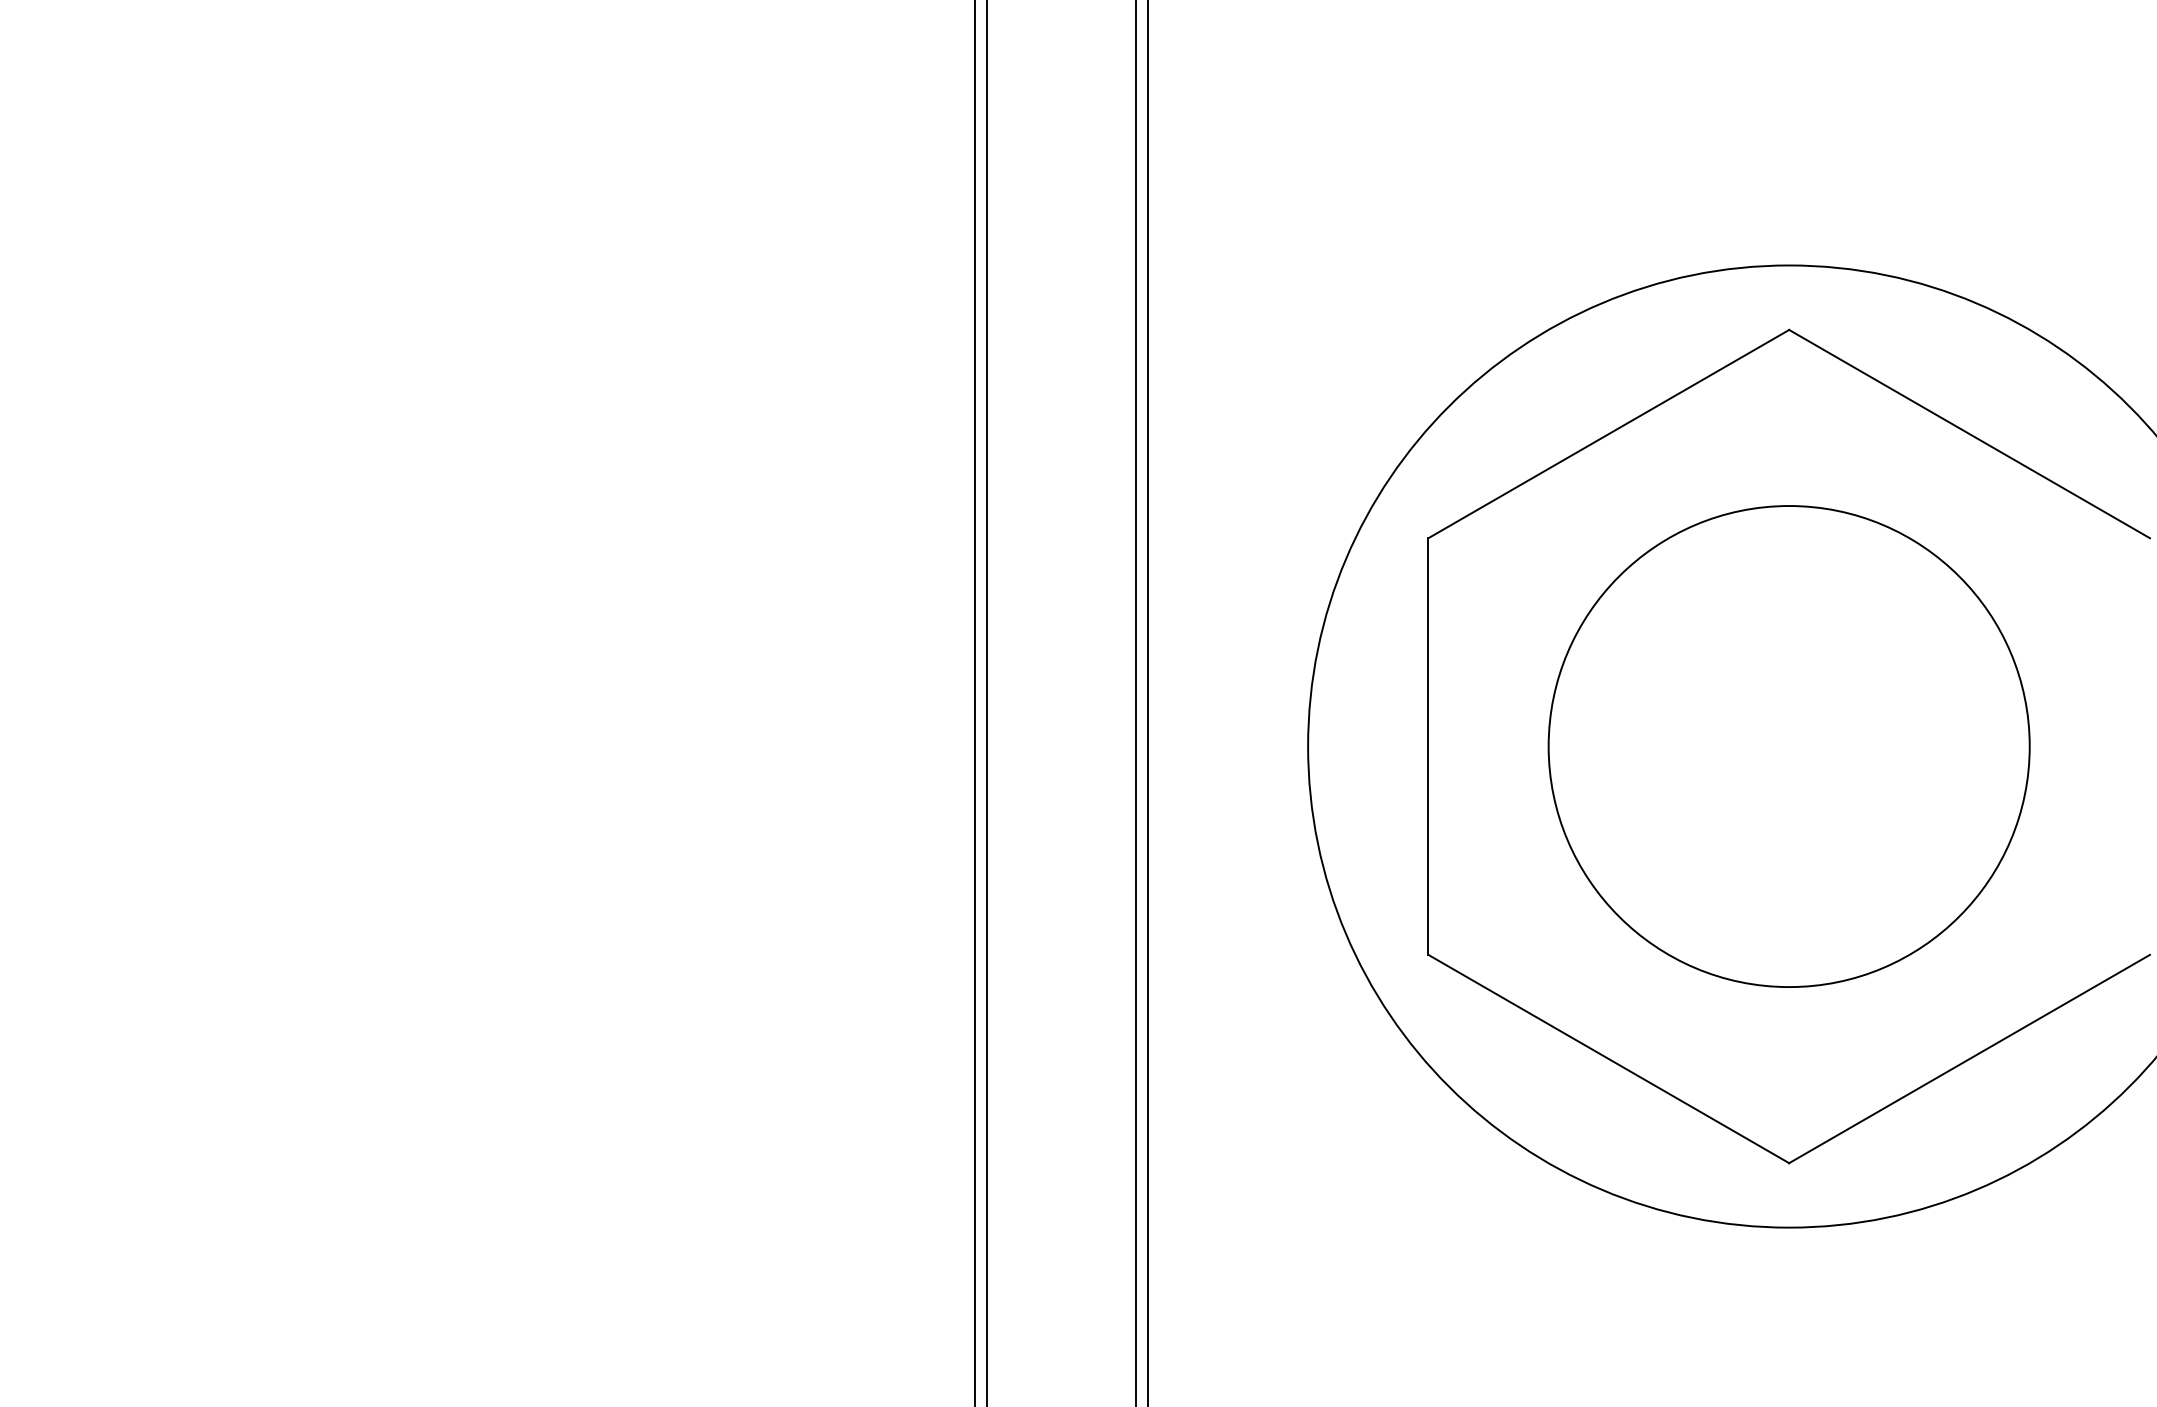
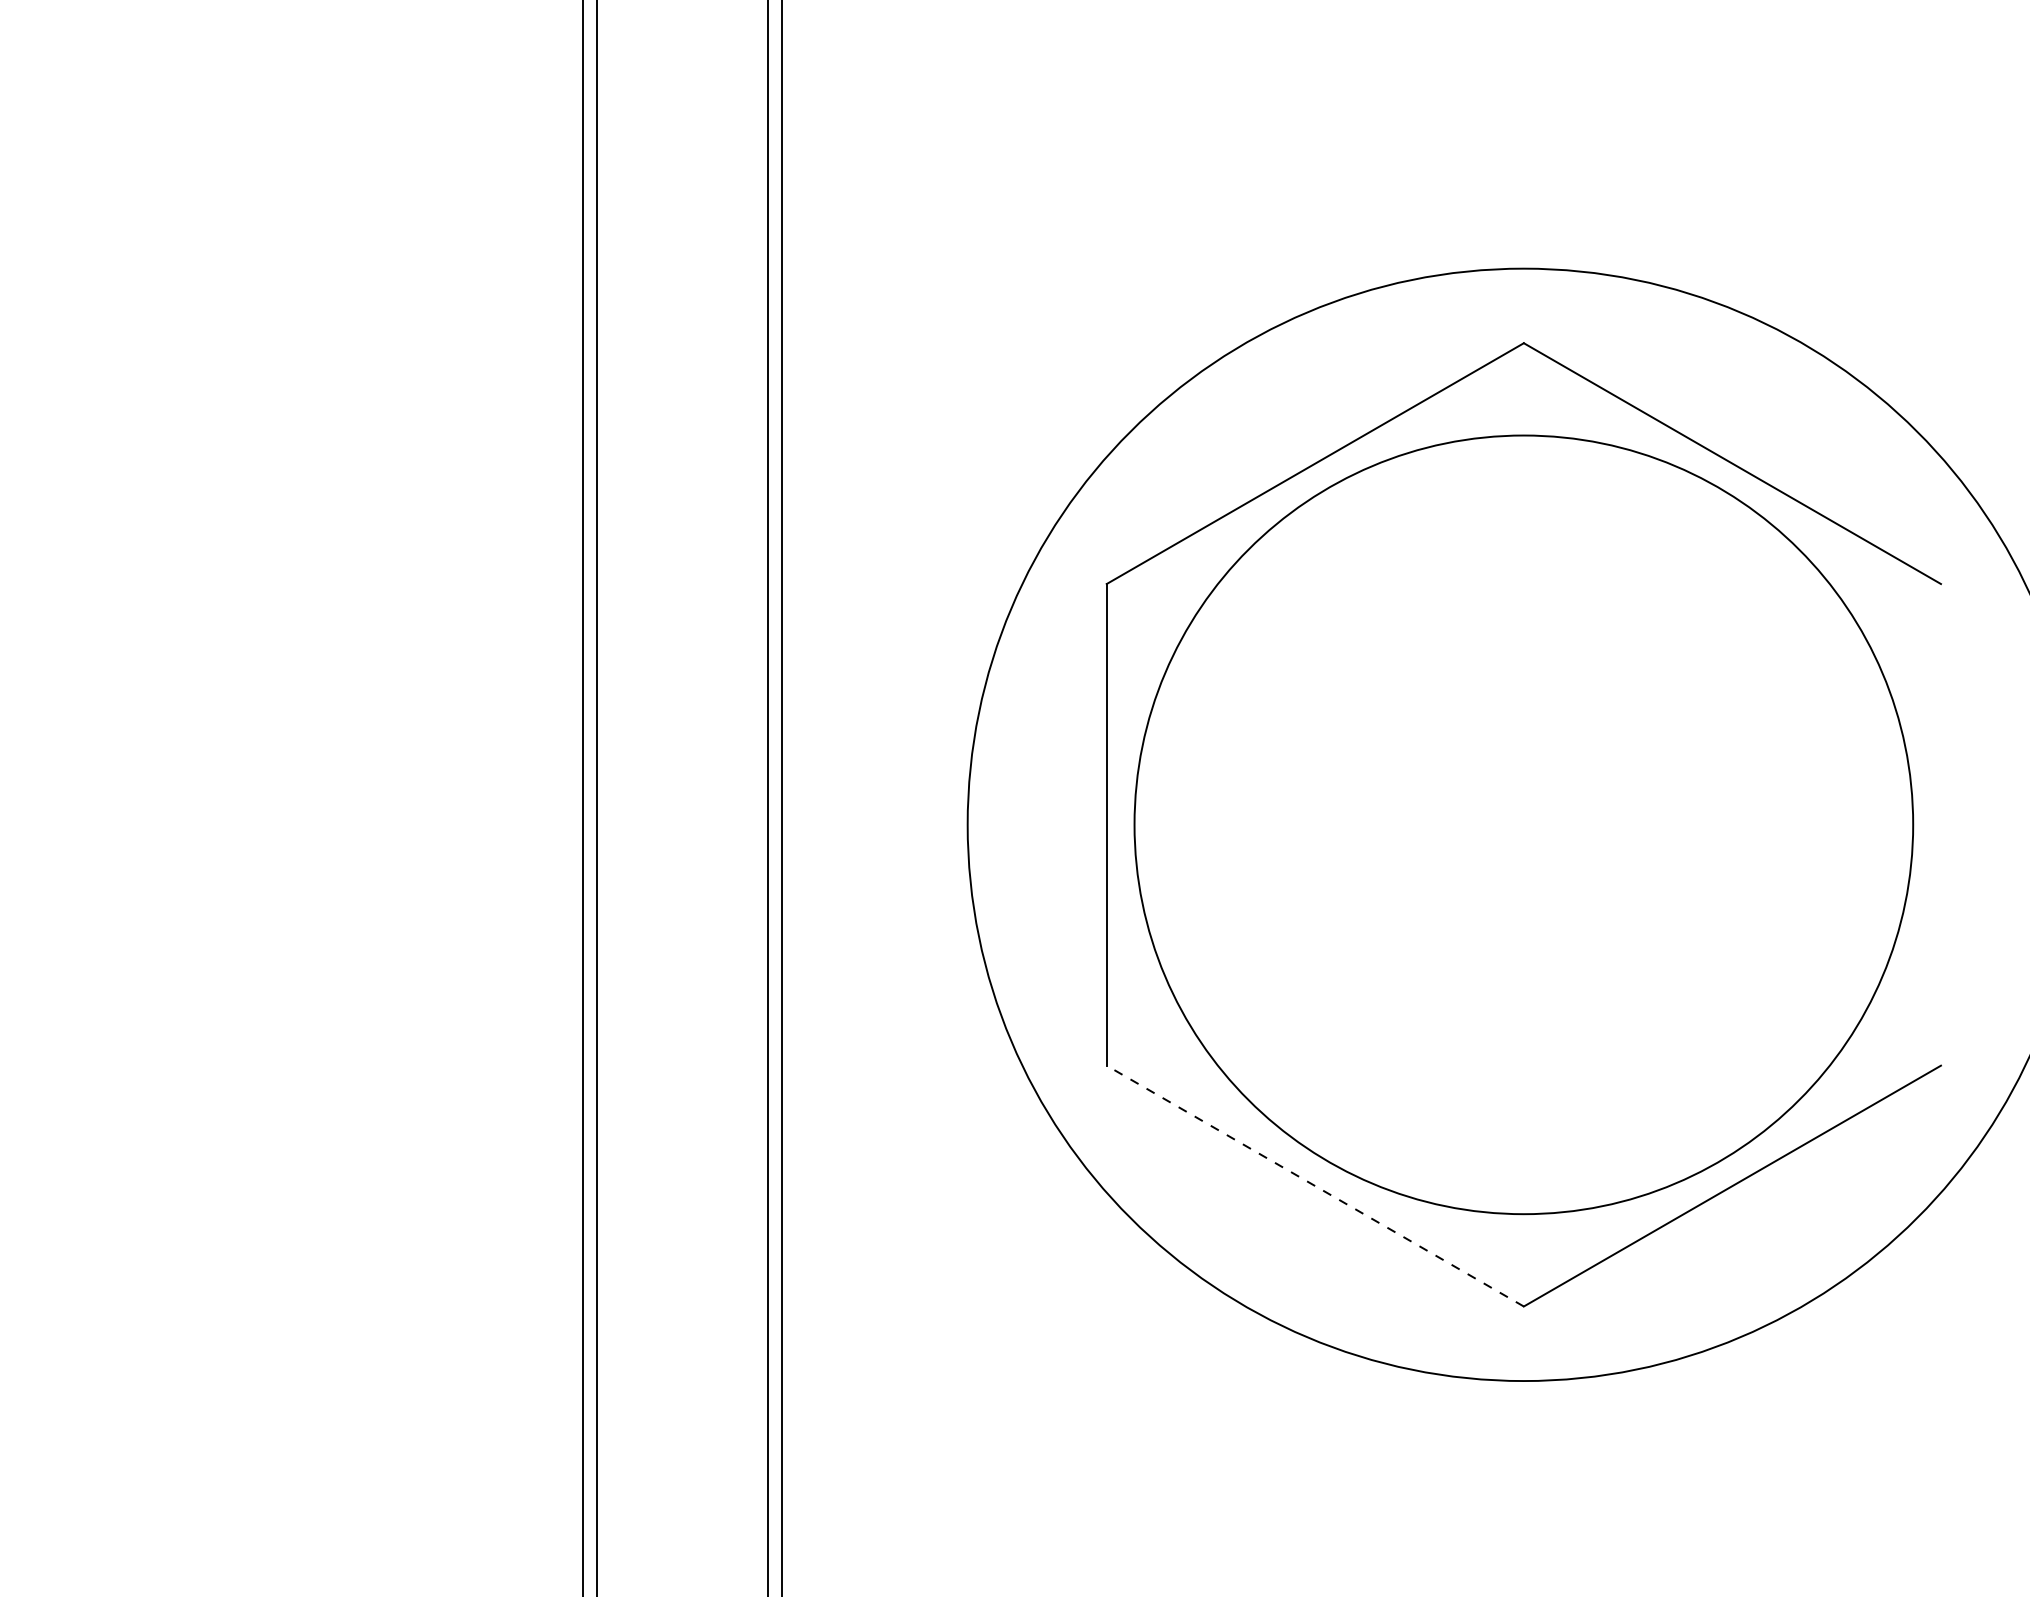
circle: (1788, 746) -> (1523, 824), size x1.4
line: (1608, 1058) -> (1314, 1185), solid -> dashed

